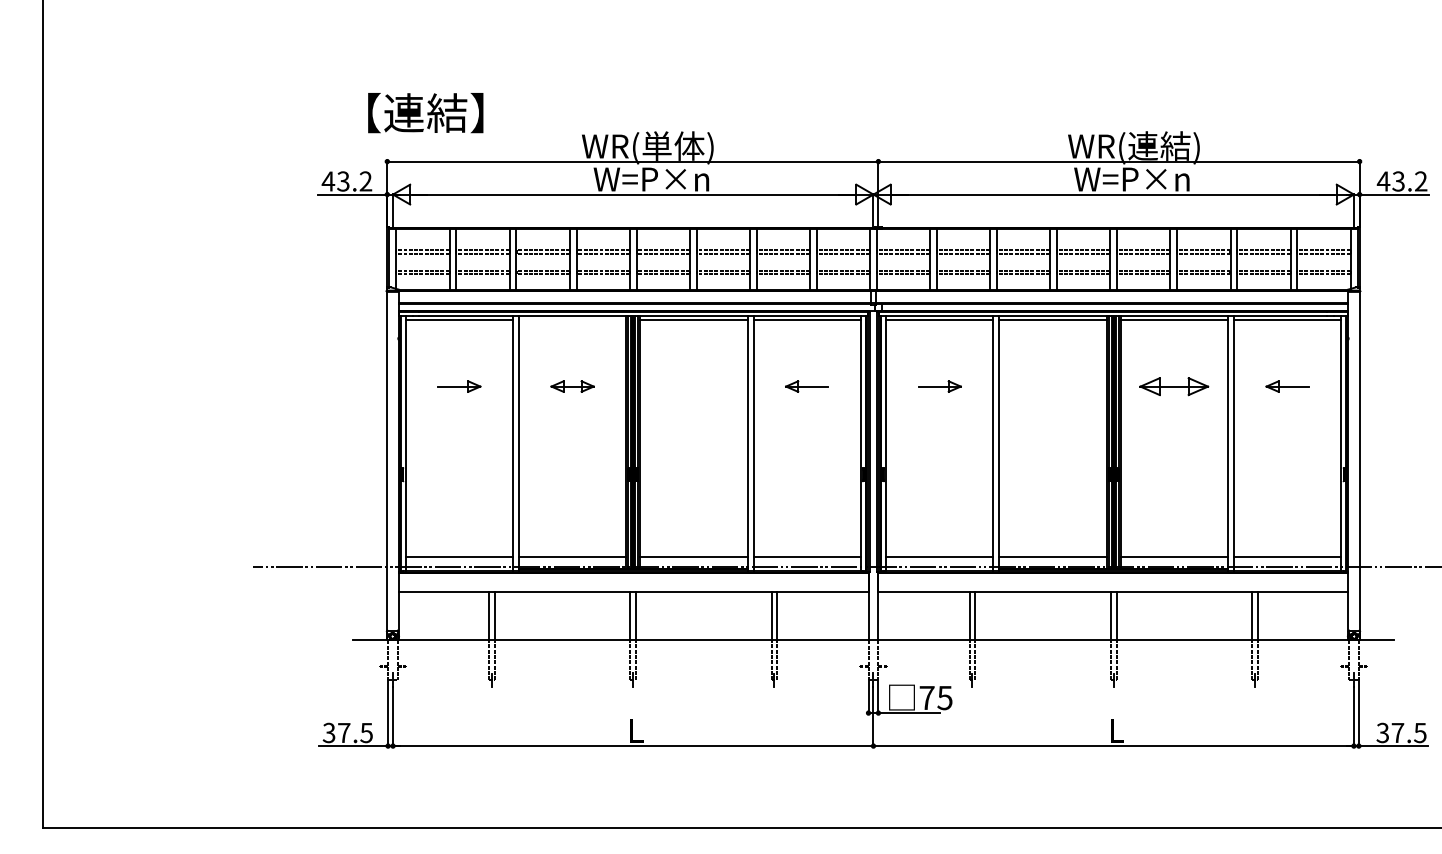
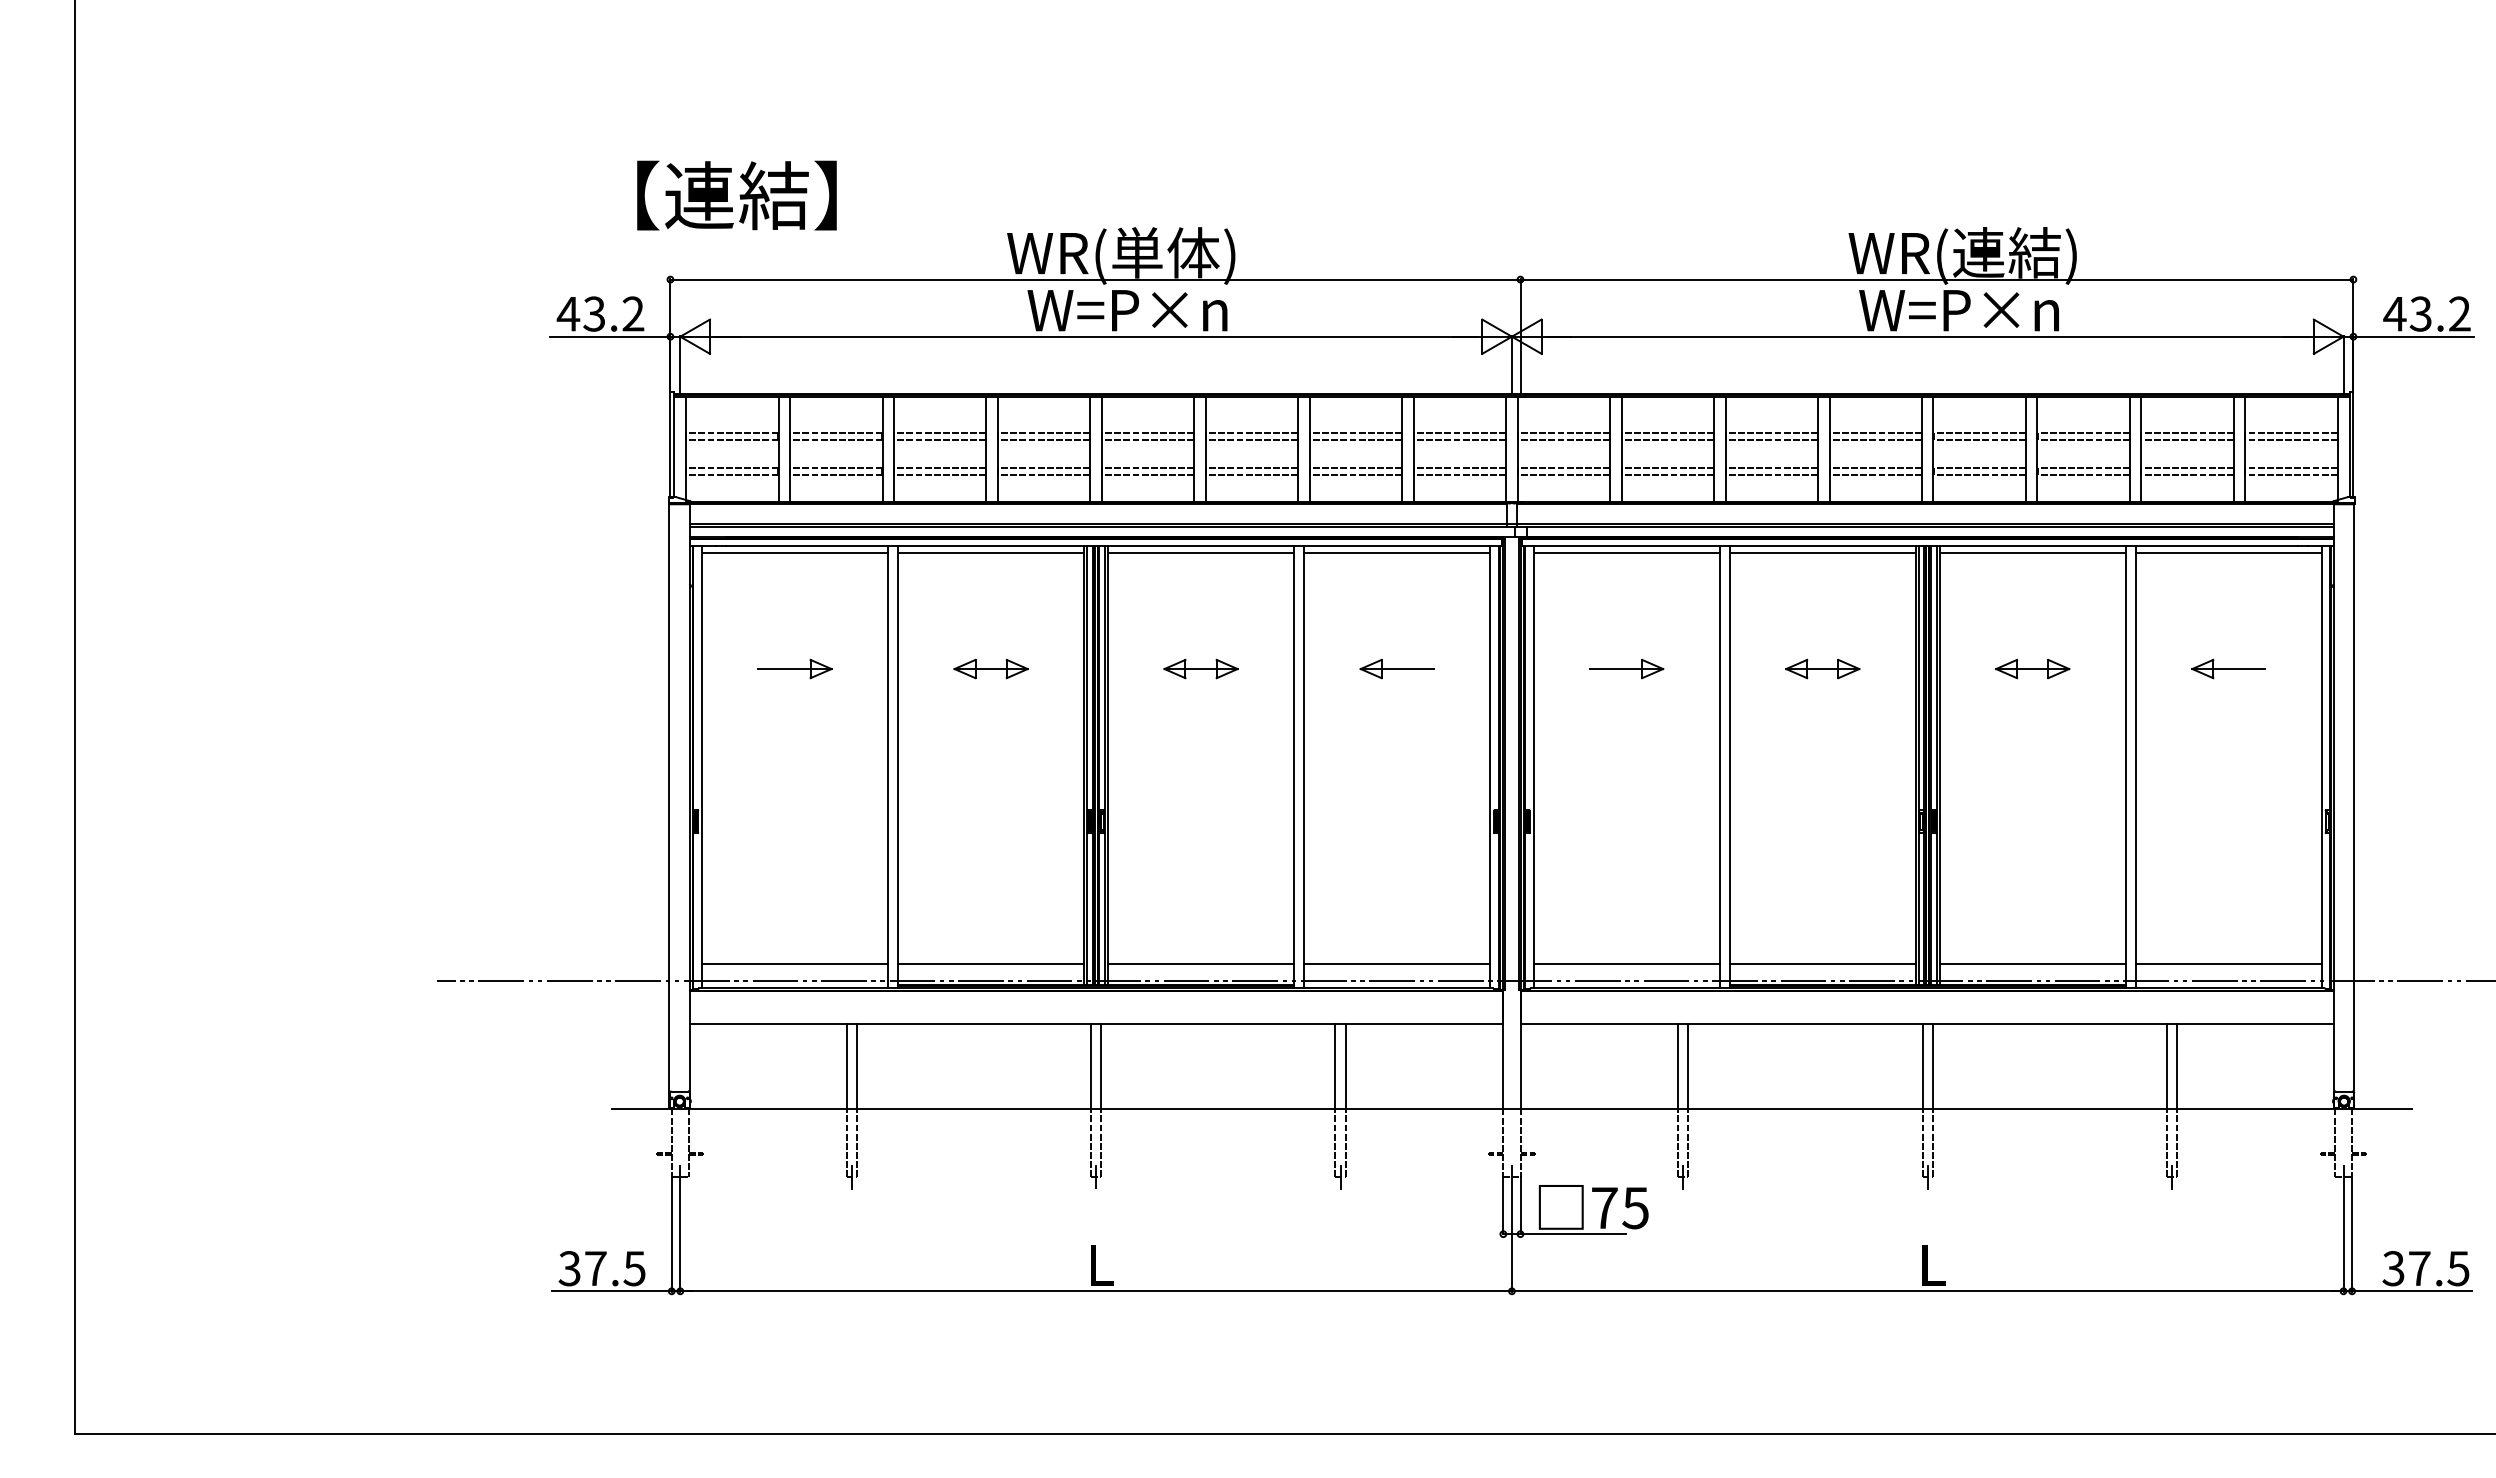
line: (572, 319) -> (990, 552), added
part: (693, 386) -> (1200, 668), added
part: (1052, 386) -> (1821, 668), added
part: (1174, 386) -> (2032, 668), size x0.62

